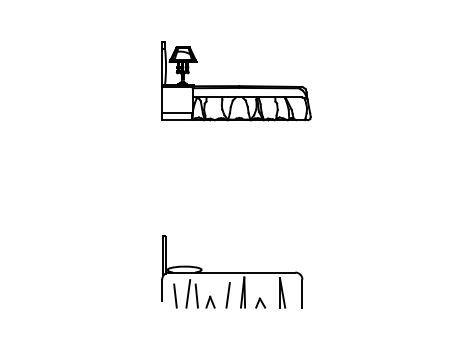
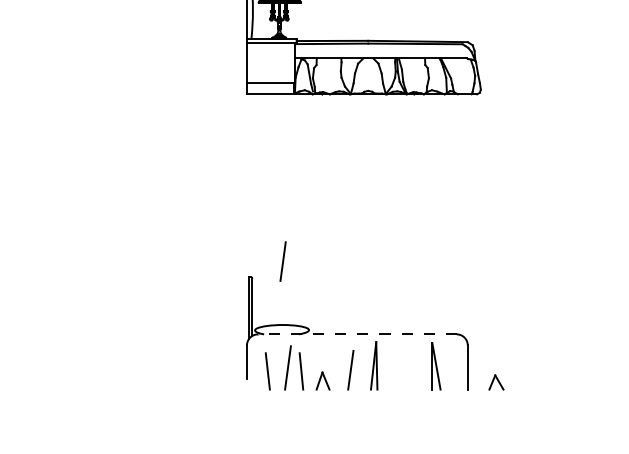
line: (184, 226) -> (282, 261), added
line: (231, 272) -> (356, 334), solid -> dashed
part: (260, 302) -> (496, 381), moved

